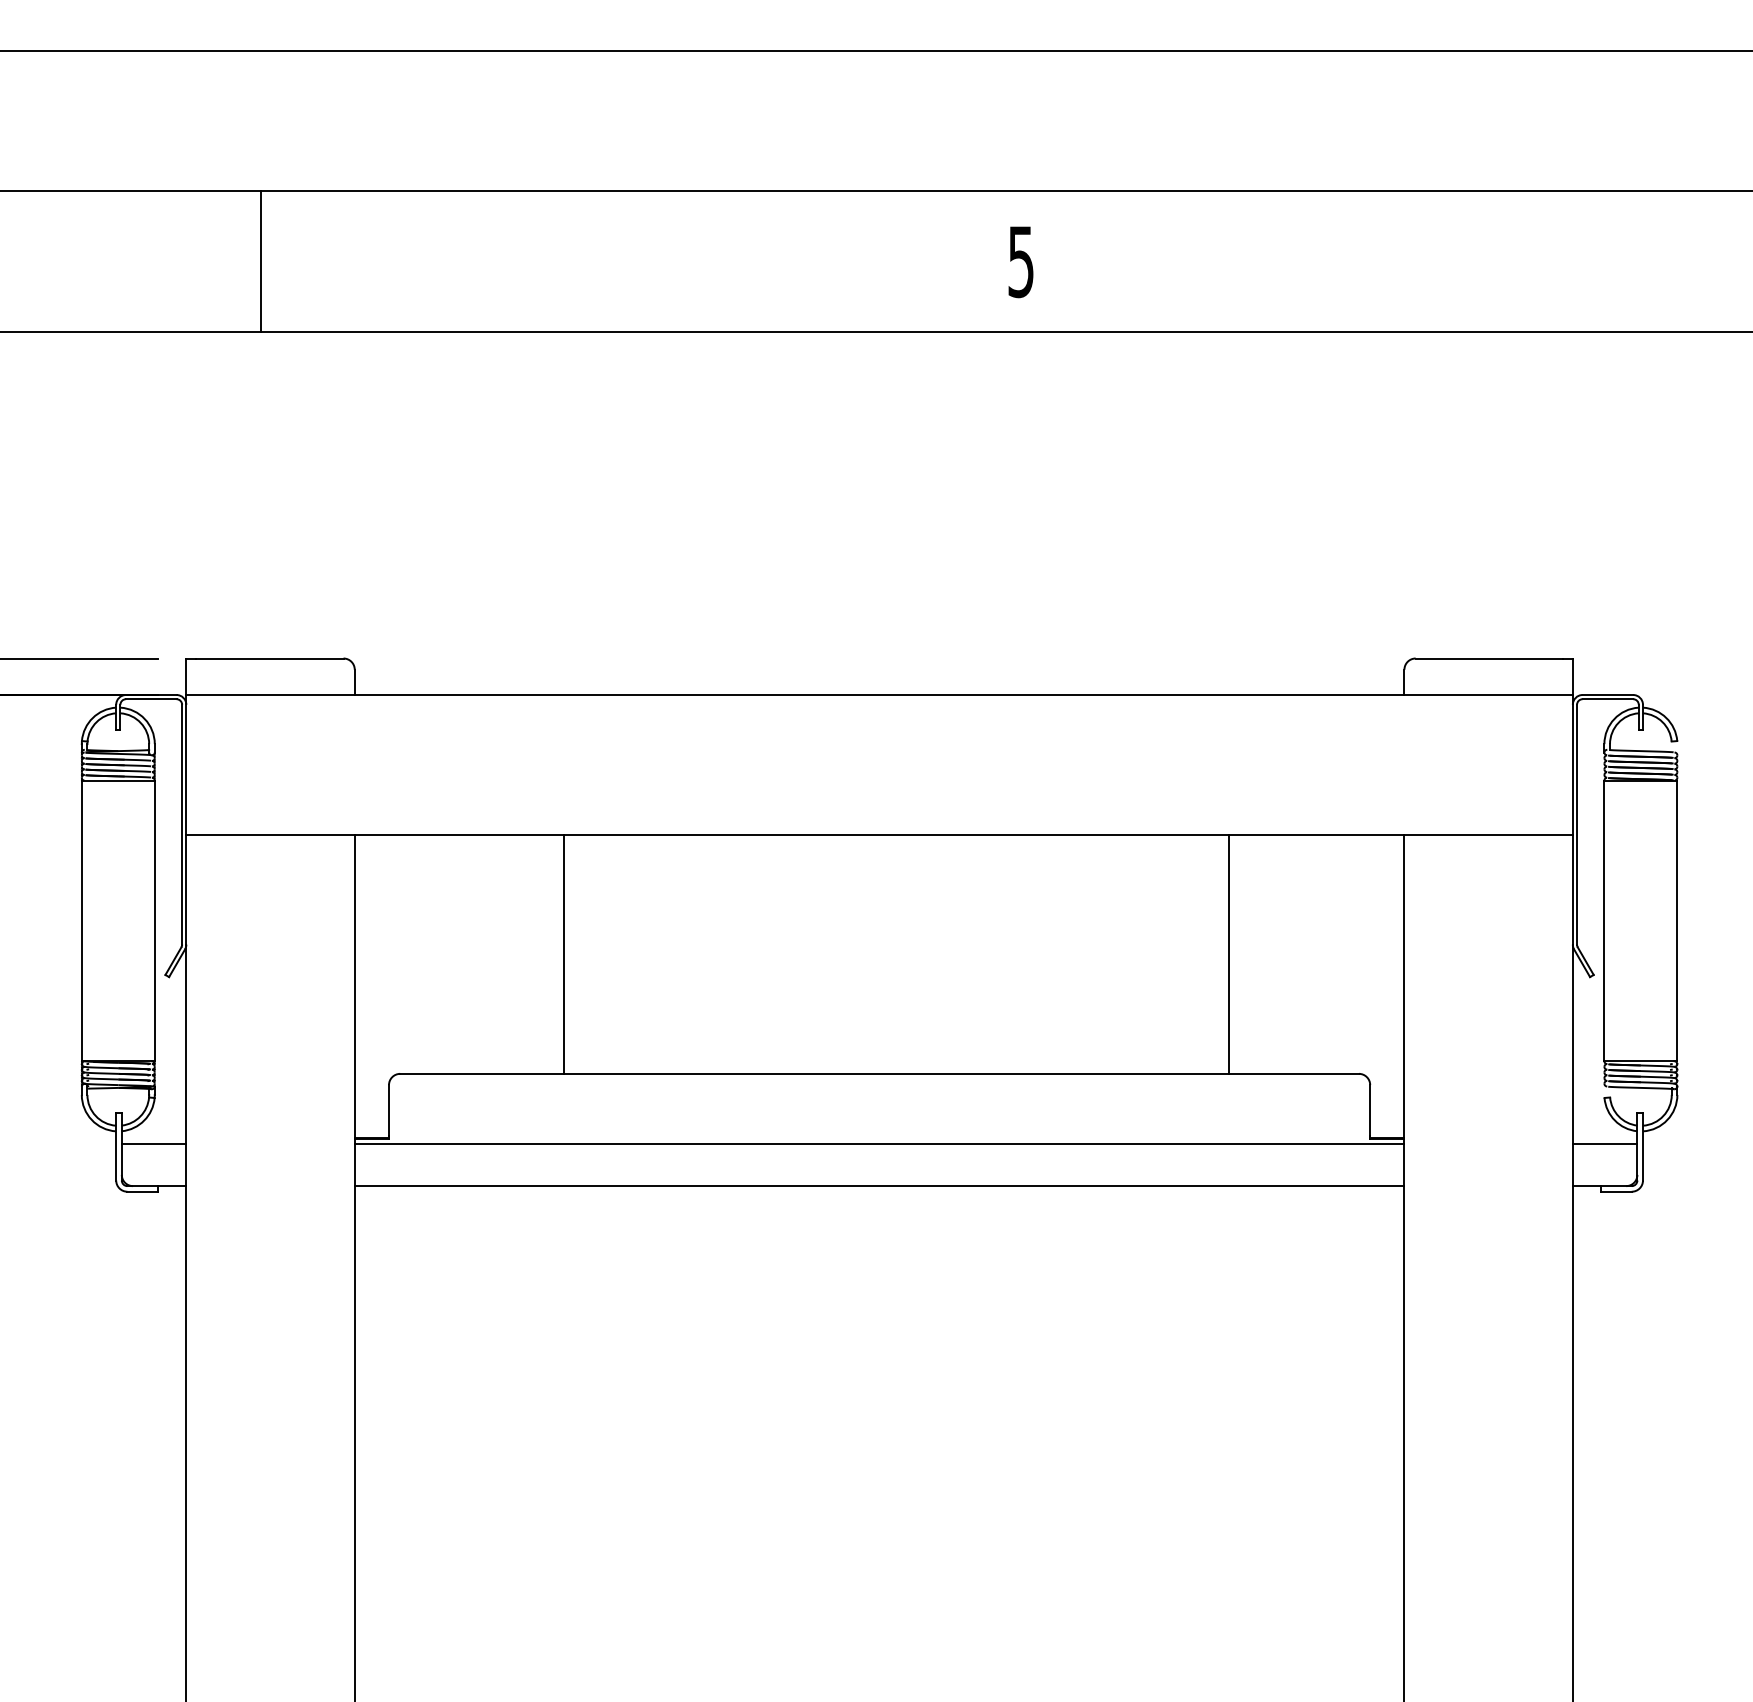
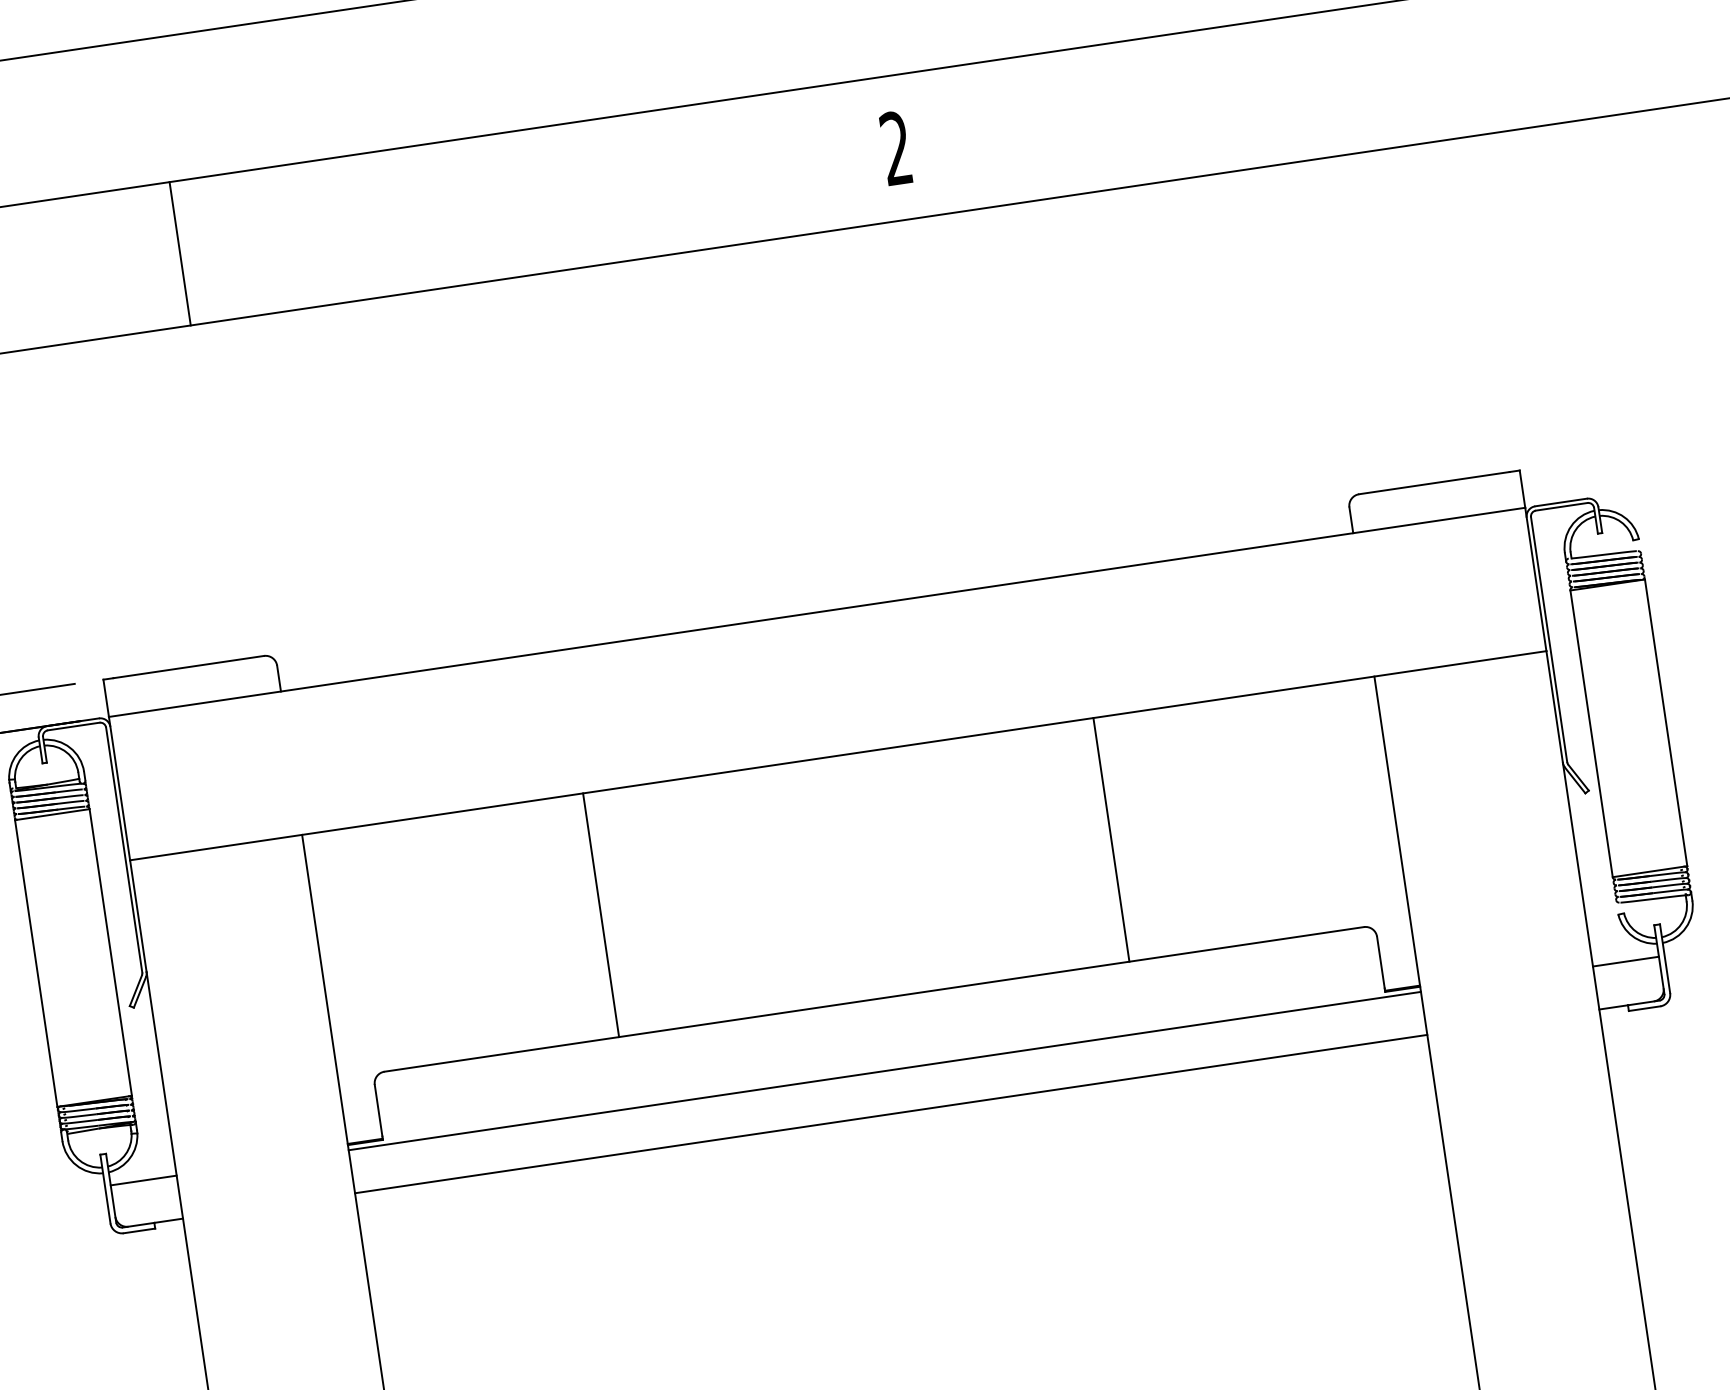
line: (261, 261) -> (180, 253), moved
text: (1020, 261) -> (895, 148), 5 -> 2
line: (563, 954) -> (600, 915), moved
line: (1229, 954) -> (1111, 839), moved

